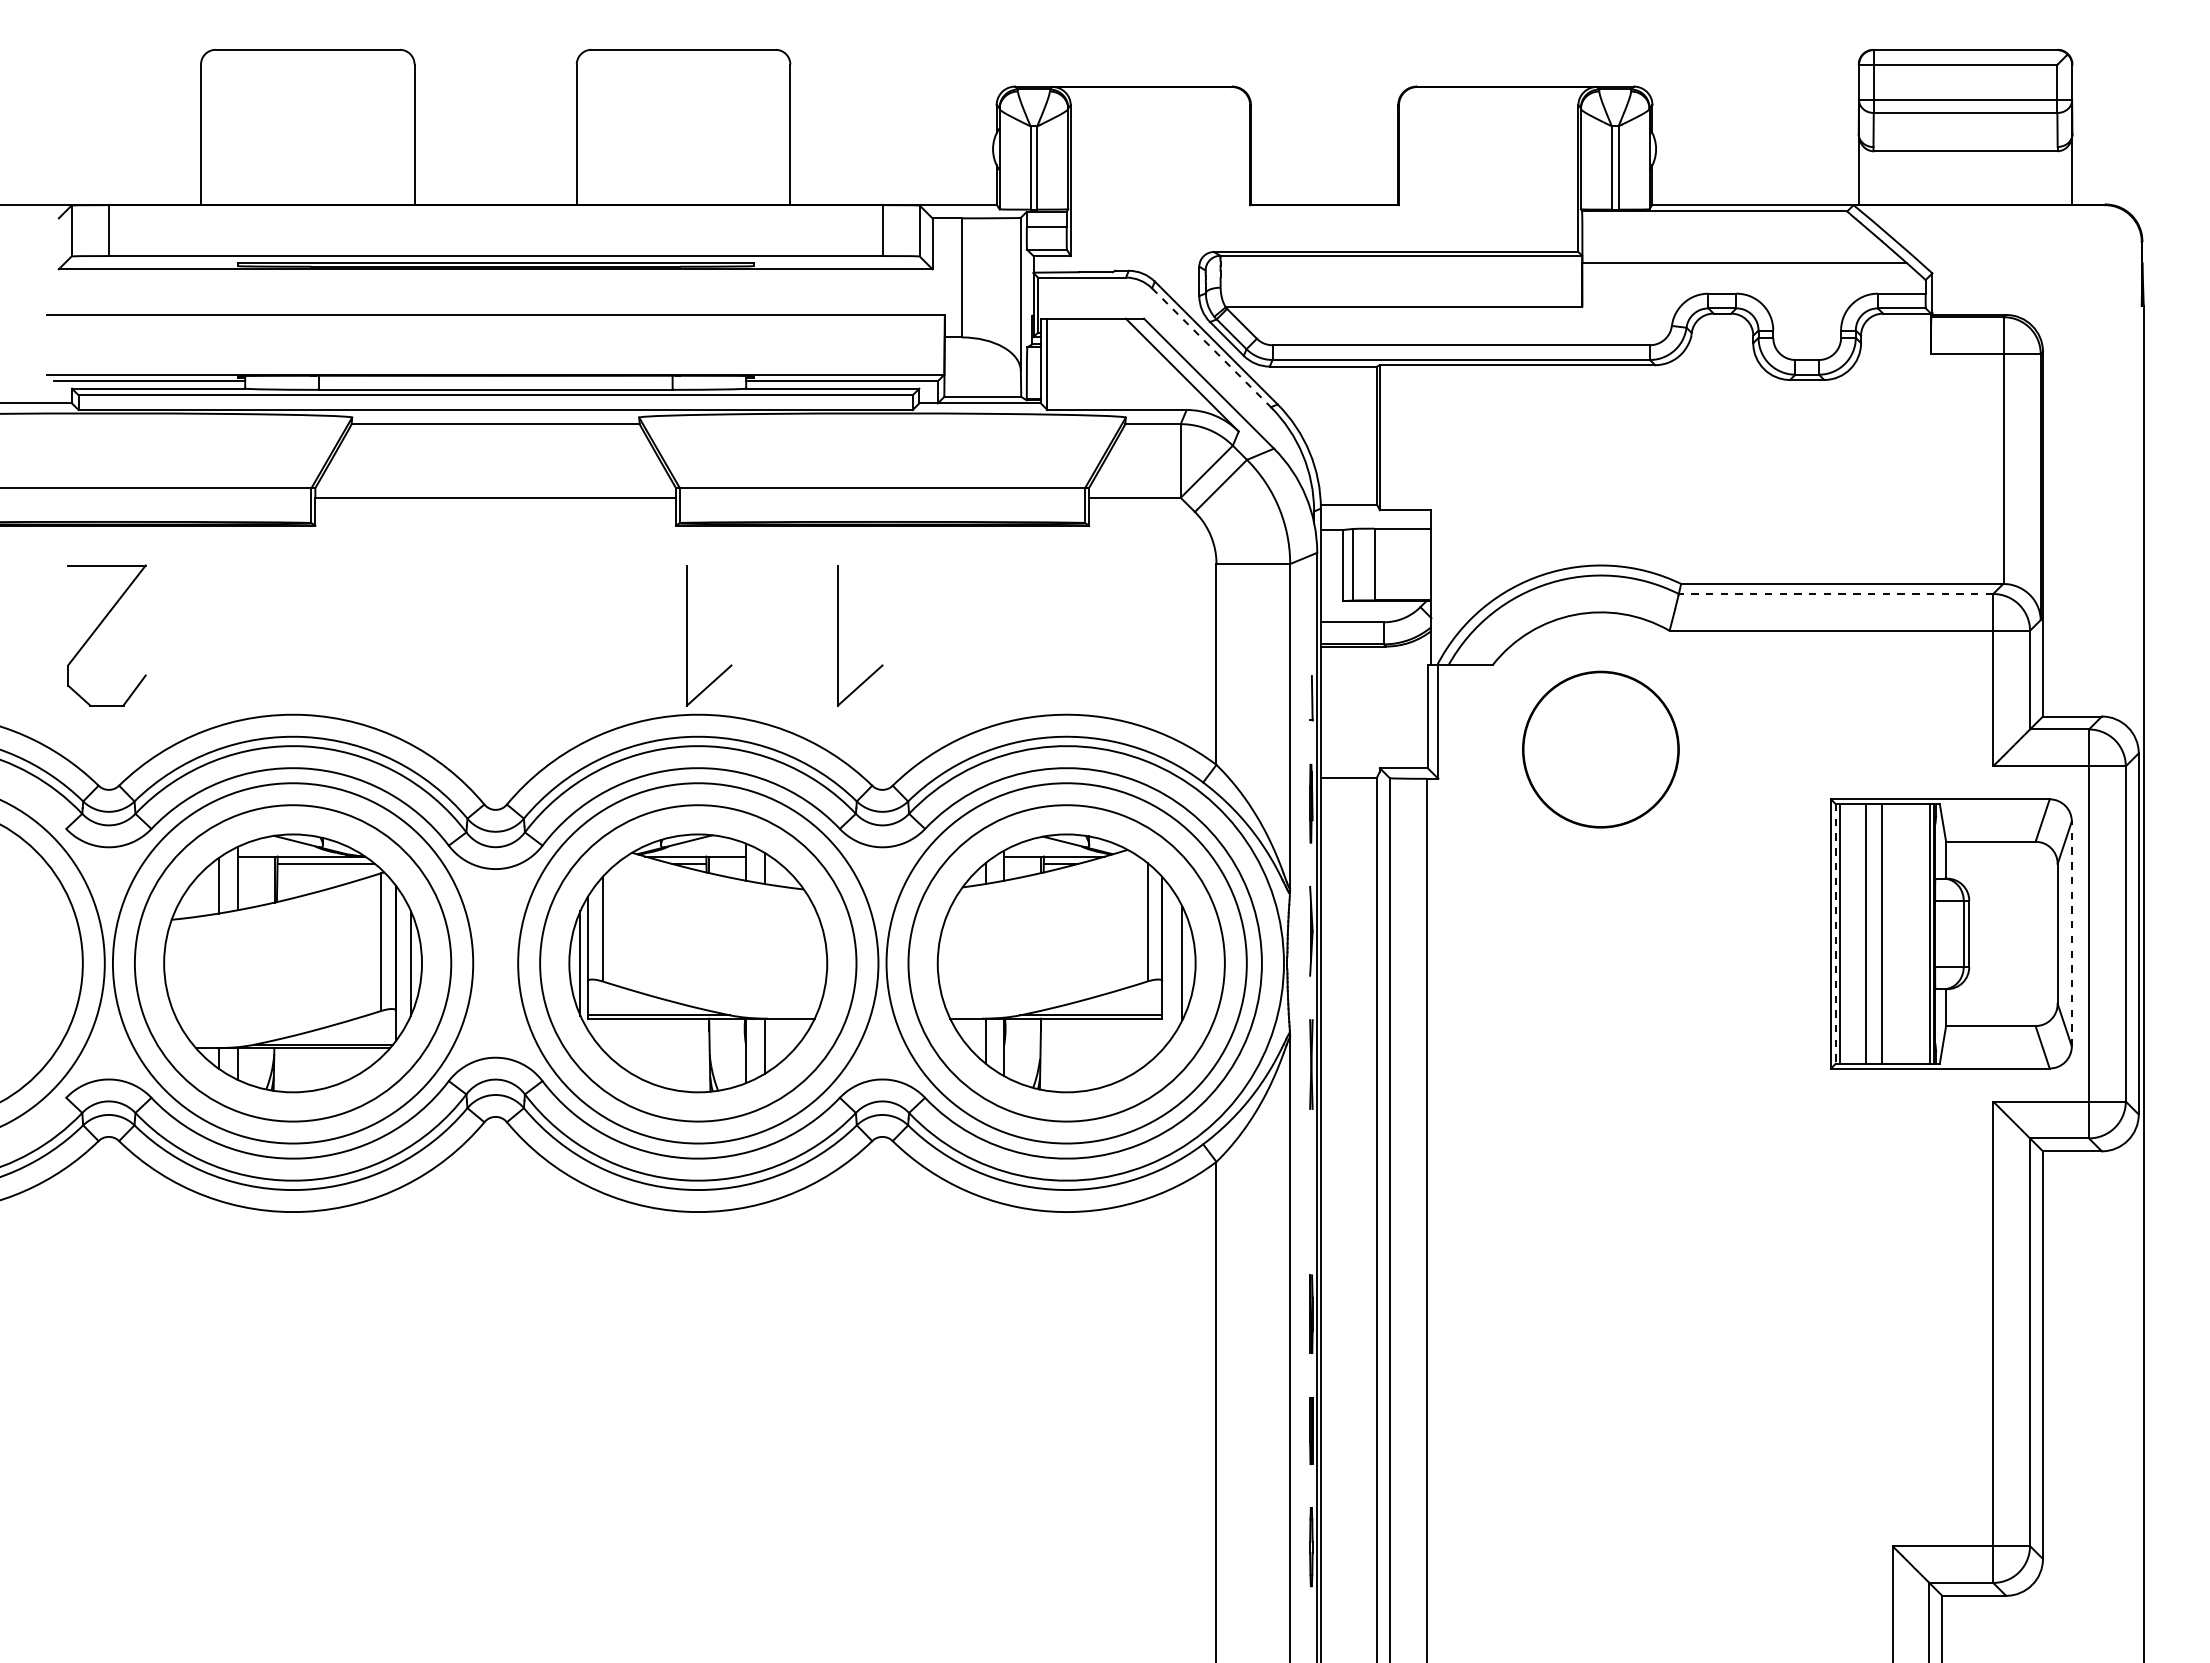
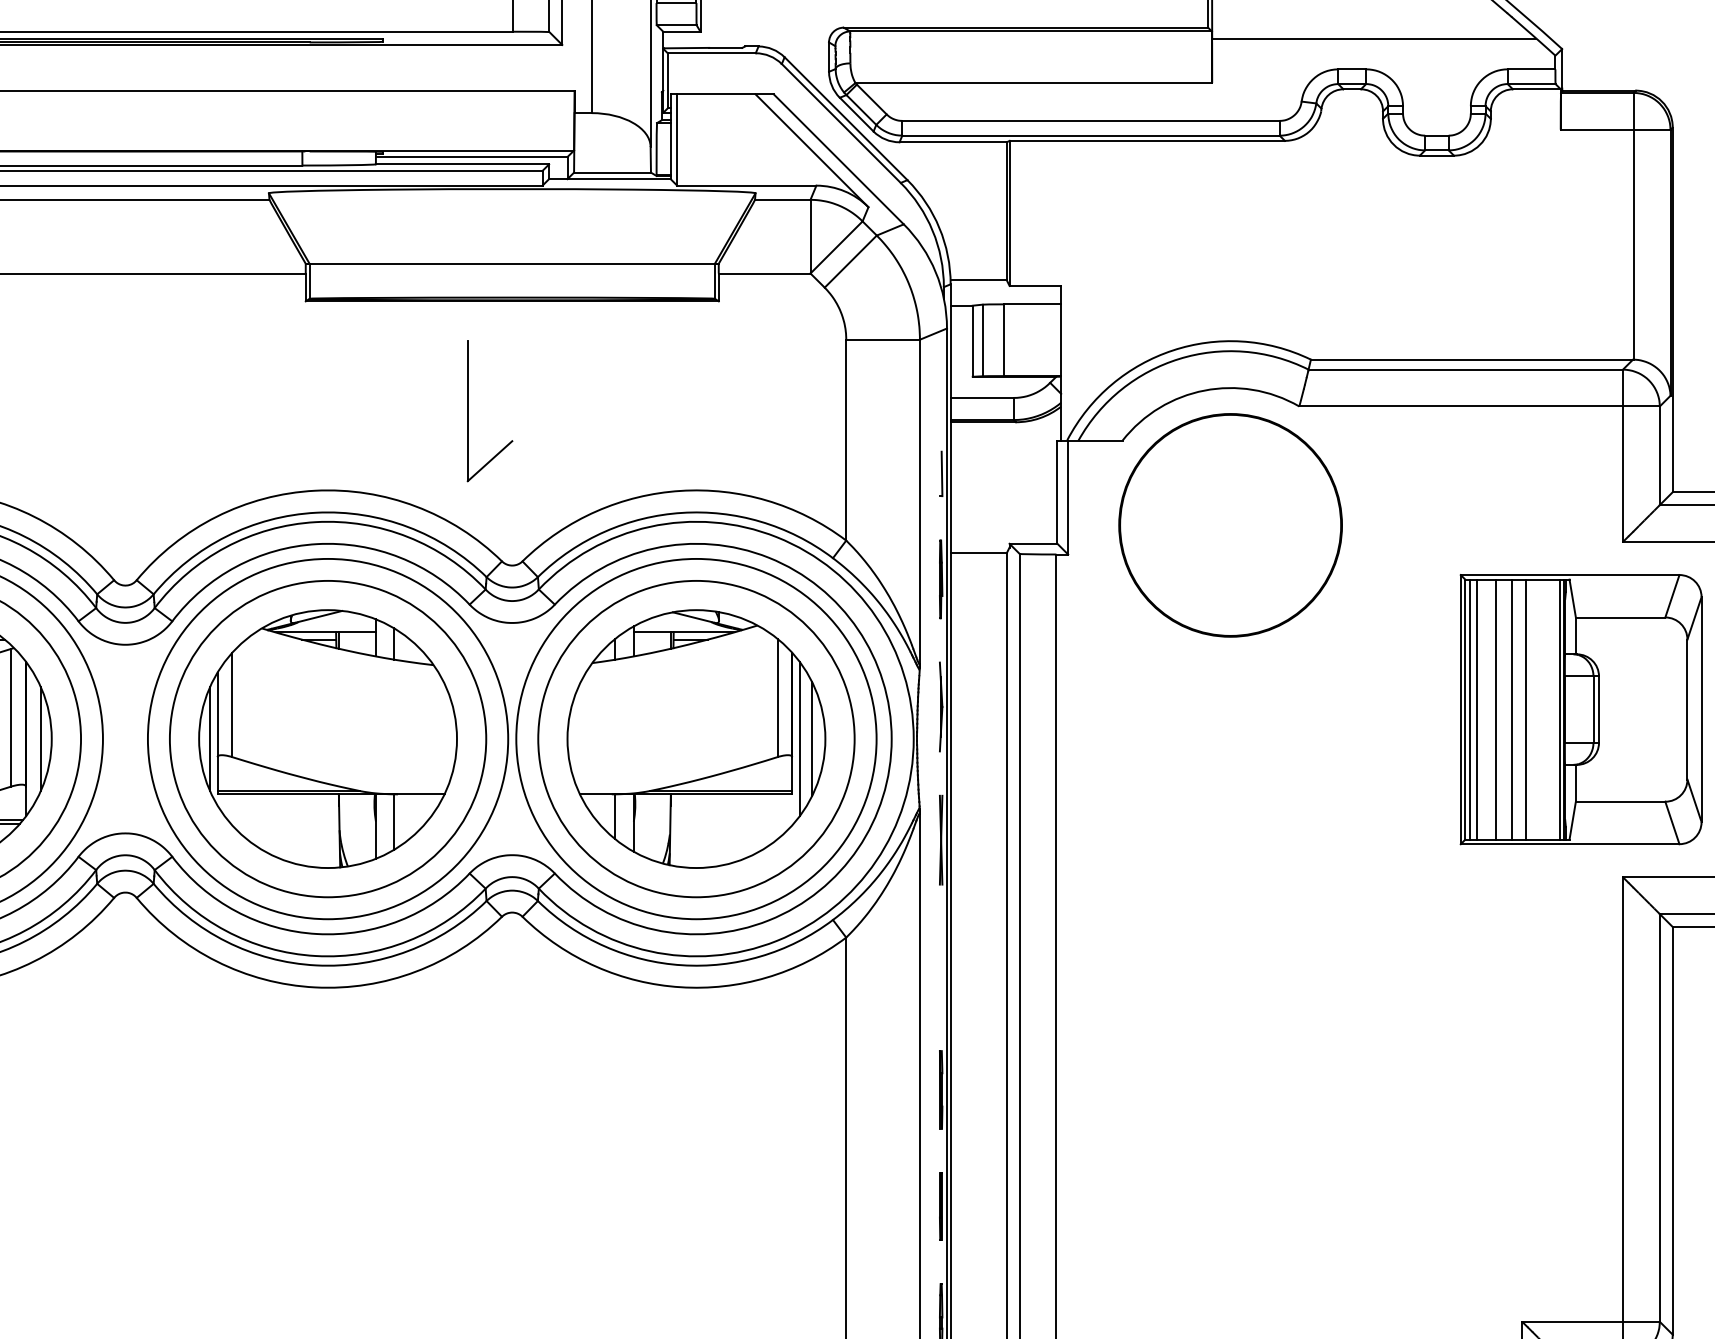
line: (1211, 348) -> (841, 124), dashed -> solid
line: (1835, 593) -> (1465, 369), dashed -> solid
part: (687, 635) -> (317, 411), removed
part: (1600, 749) -> (1230, 525), size x1.43
line: (1835, 933) -> (1465, 709), dashed -> solid
line: (1847, 933) -> (1477, 709), added
line: (1896, 933) -> (1526, 709), added
line: (2071, 933) -> (1701, 709), dashed -> solid
line: (1169, 963) -> (799, 739), added

